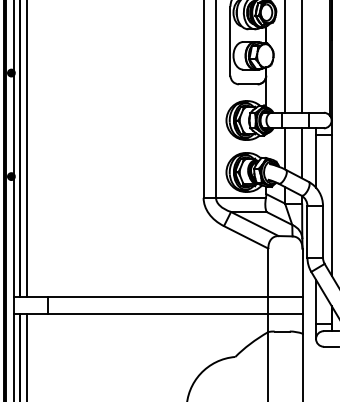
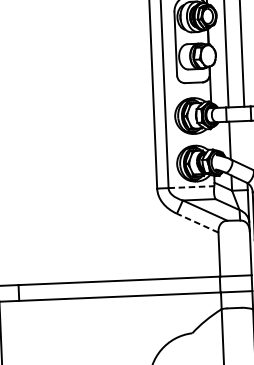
line: (302, 153) -> (246, 144), removed
line: (241, 197) -> (191, 186), solid -> dashed
line: (246, 237) -> (198, 223), solid -> dashed

